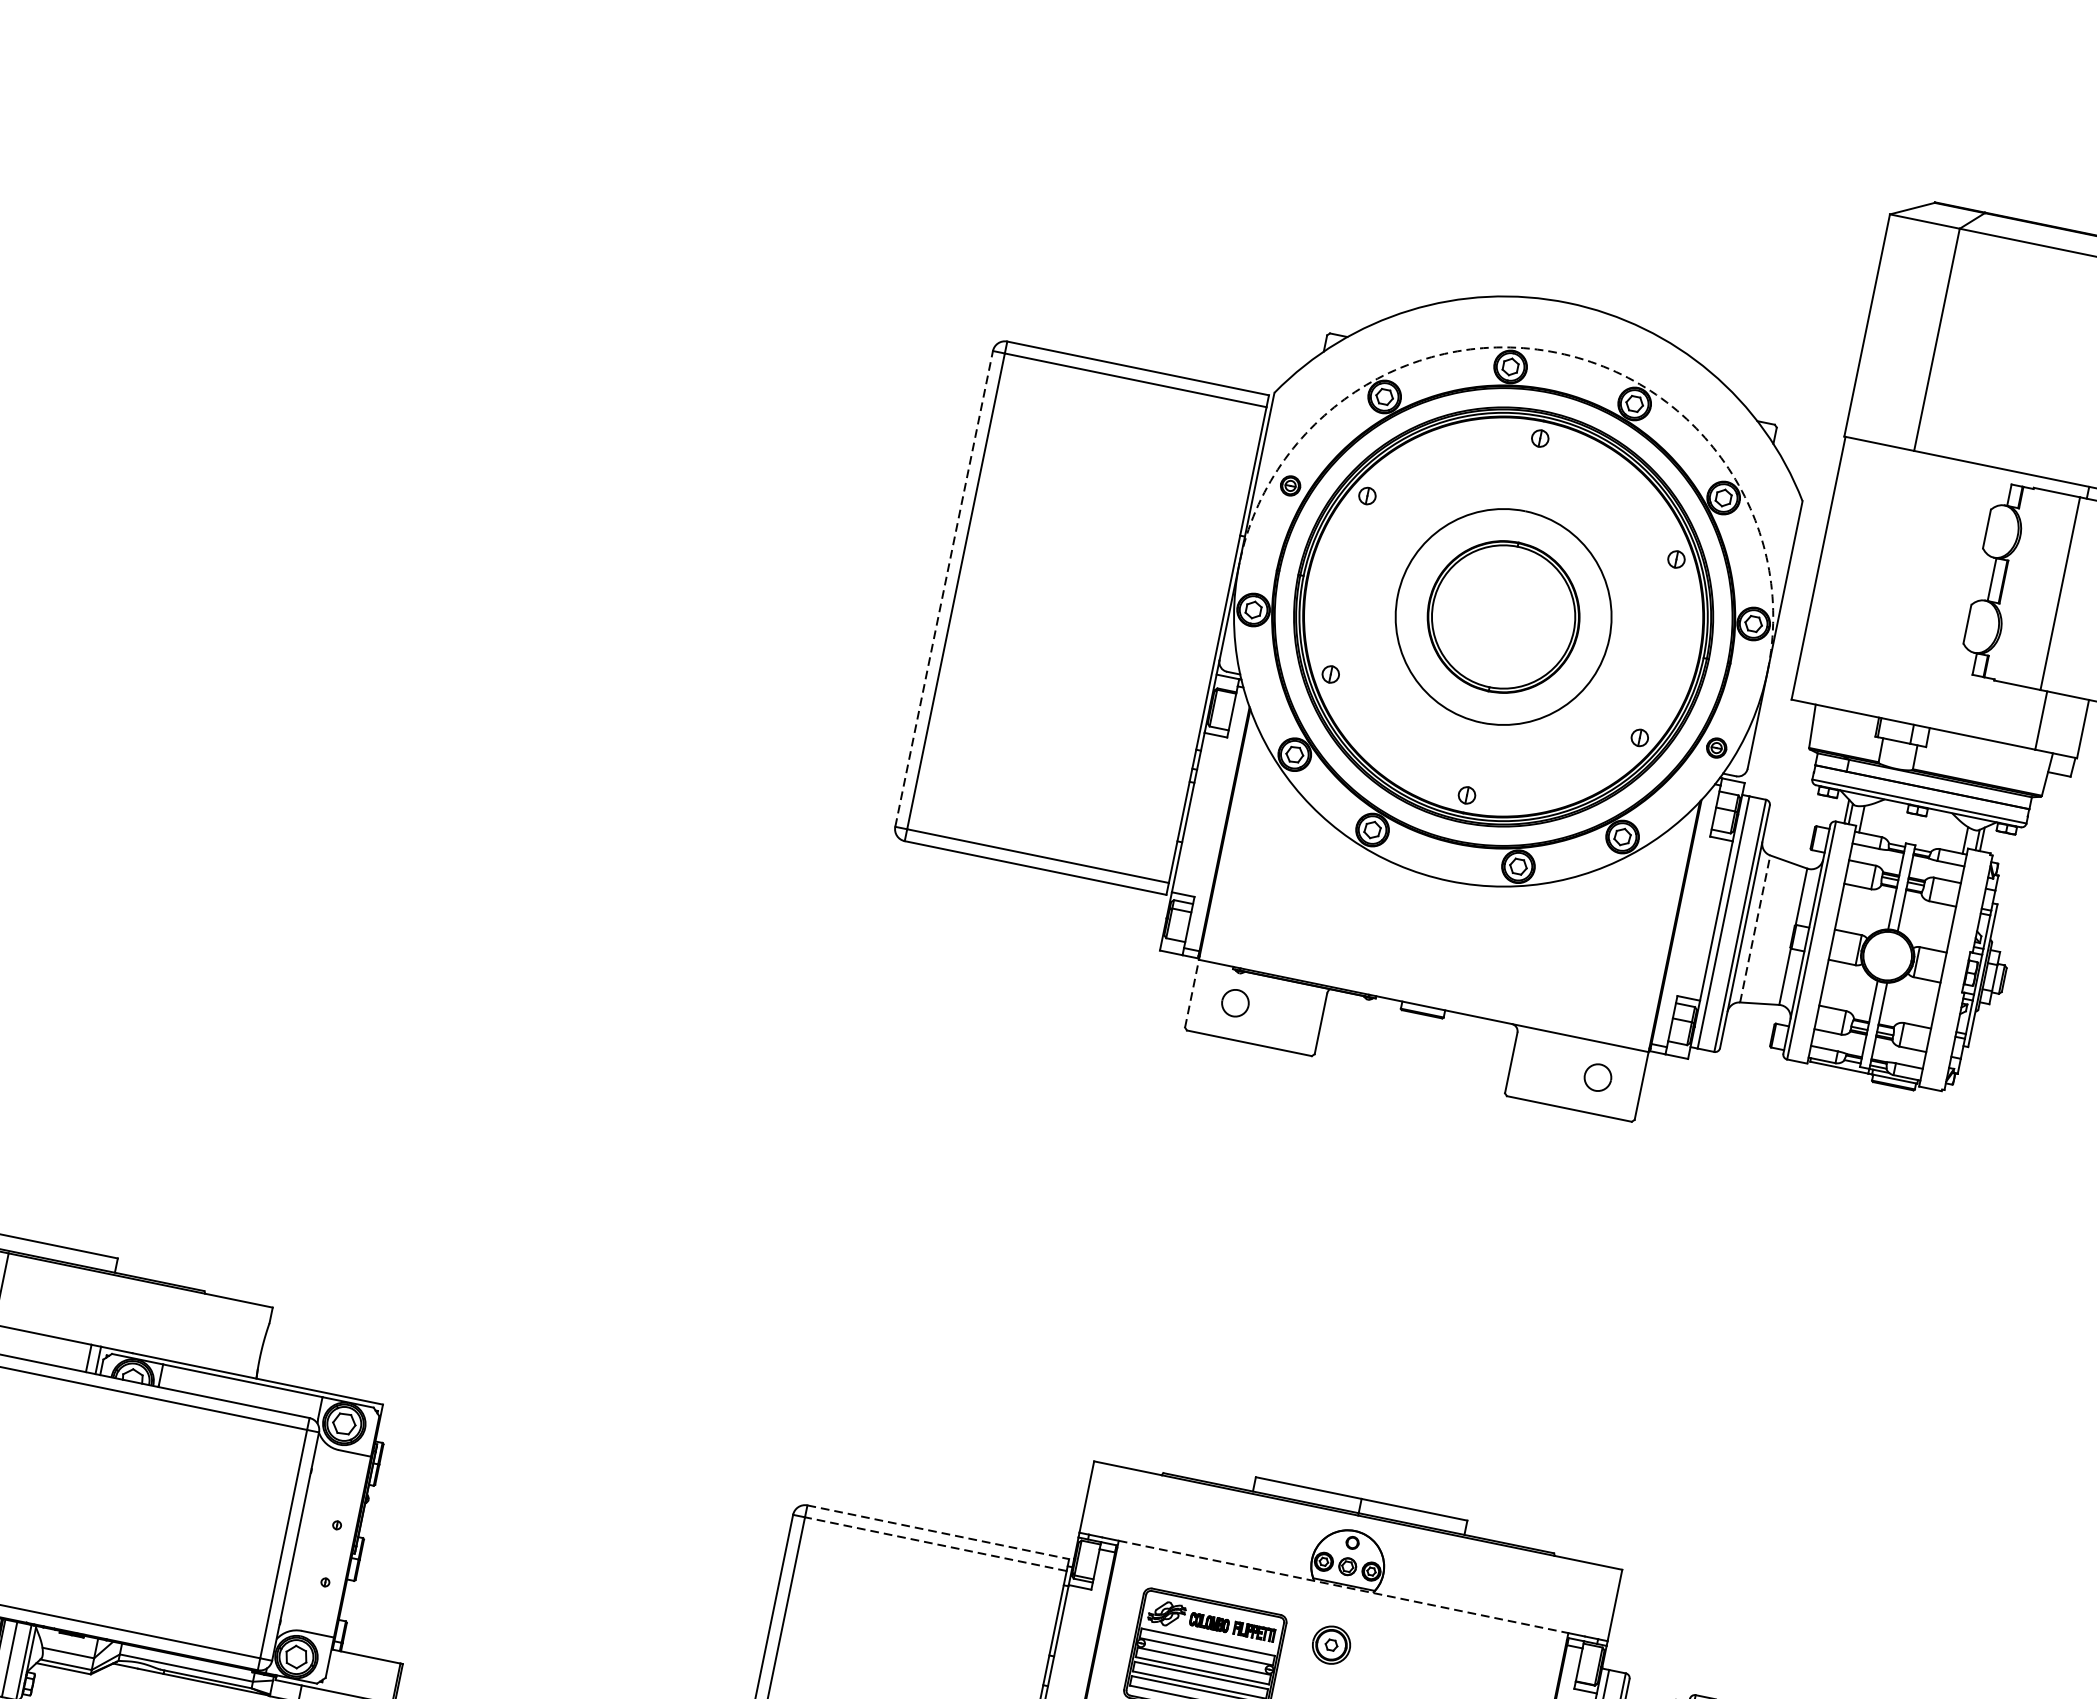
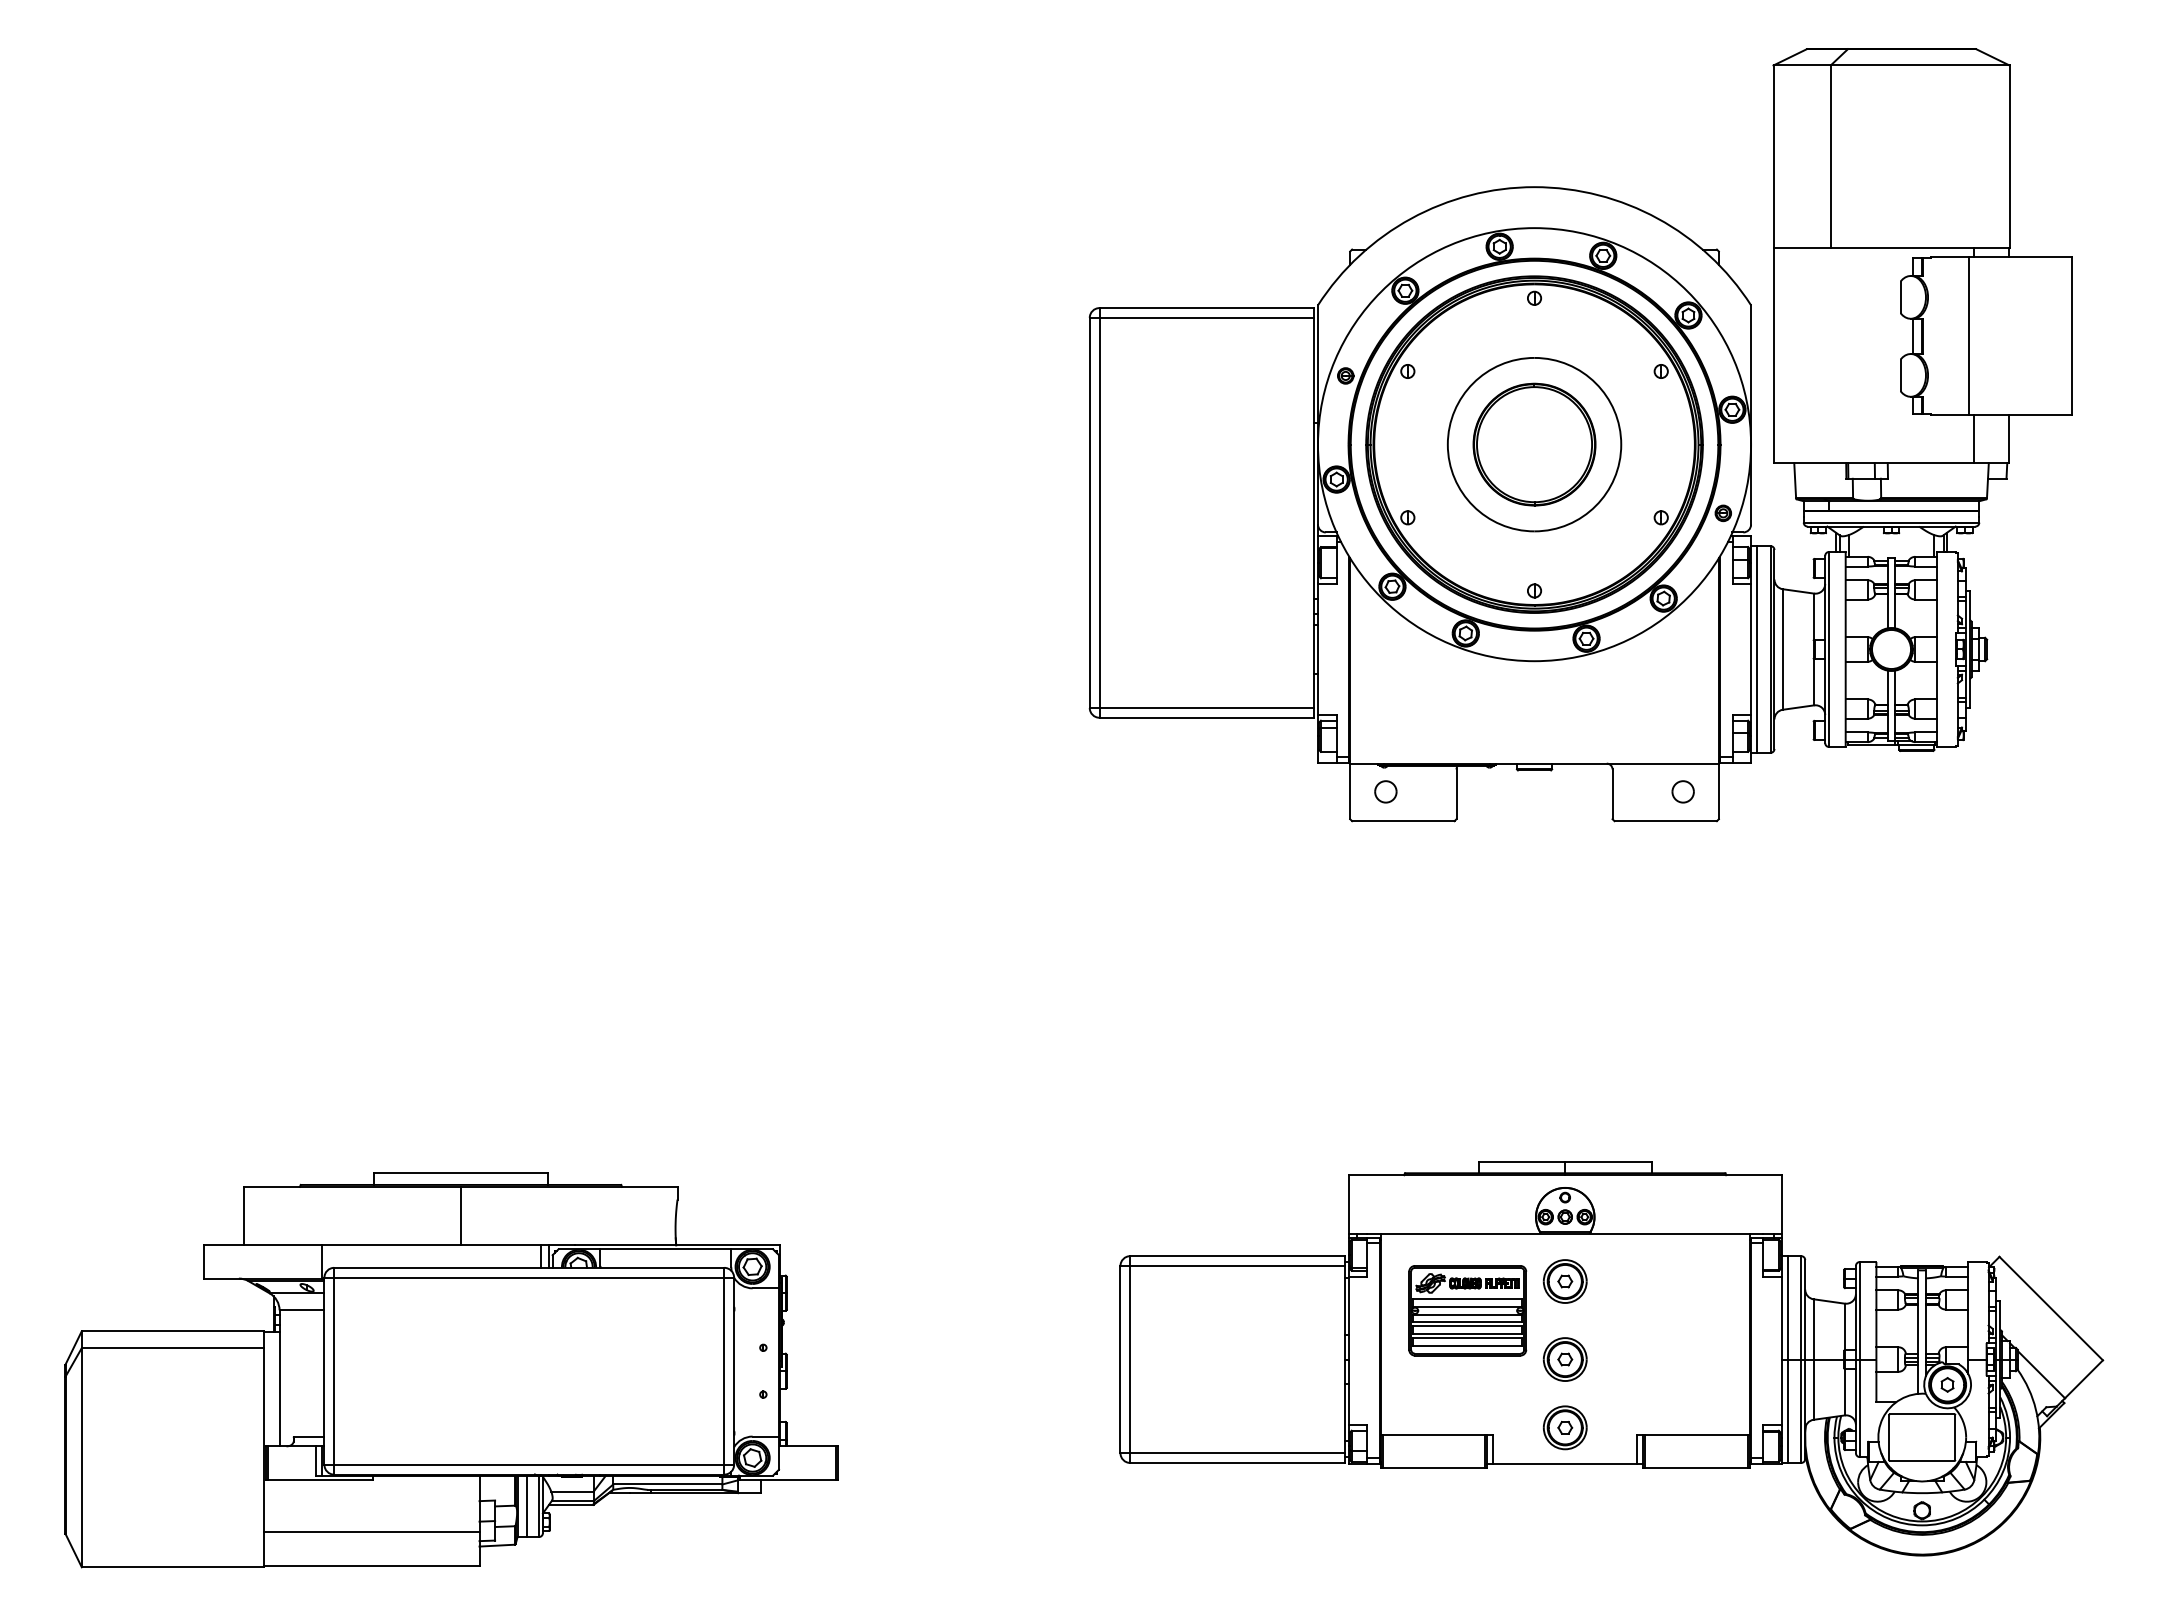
arc: (1557, 353) -> (1534, 228), dashed -> solid
line: (943, 588) -> (1089, 512), dashed -> solid
line: (1754, 928) -> (1782, 649), dashed -> solid
line: (1192, 993) -> (1350, 791), dashed -> solid
line: (939, 1532) -> (1238, 1256), dashed -> solid
line: (935, 1543) -> (1237, 1265), dashed -> solid
line: (1343, 1586) -> (1565, 1233), dashed -> solid
part: (1330, 1645) -> (1564, 1281), size x1.43

